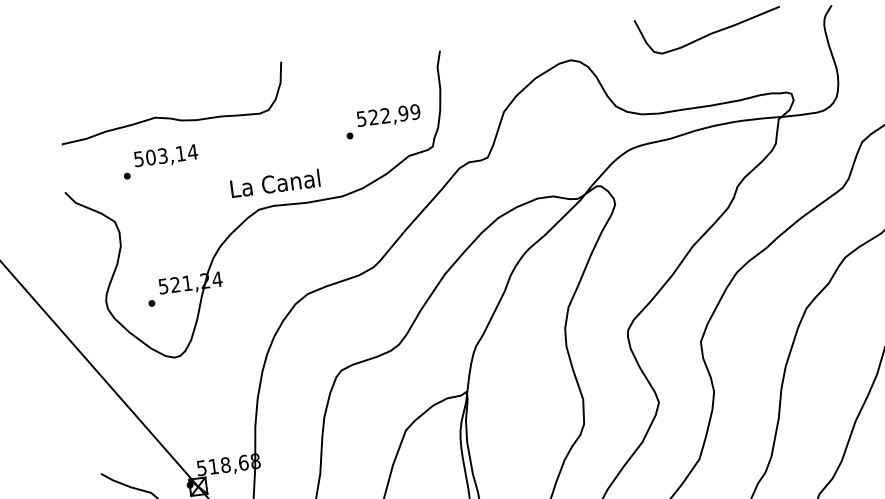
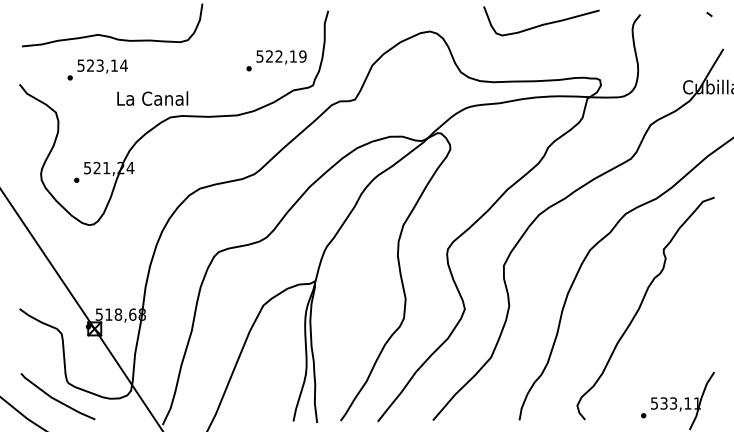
text: (403, 113) -> (293, 56), 522,99 -> 522,19
text: (150, 157) -> (90, 65), 503,14 -> 523,14
text: (275, 183) -> (152, 98), moved

